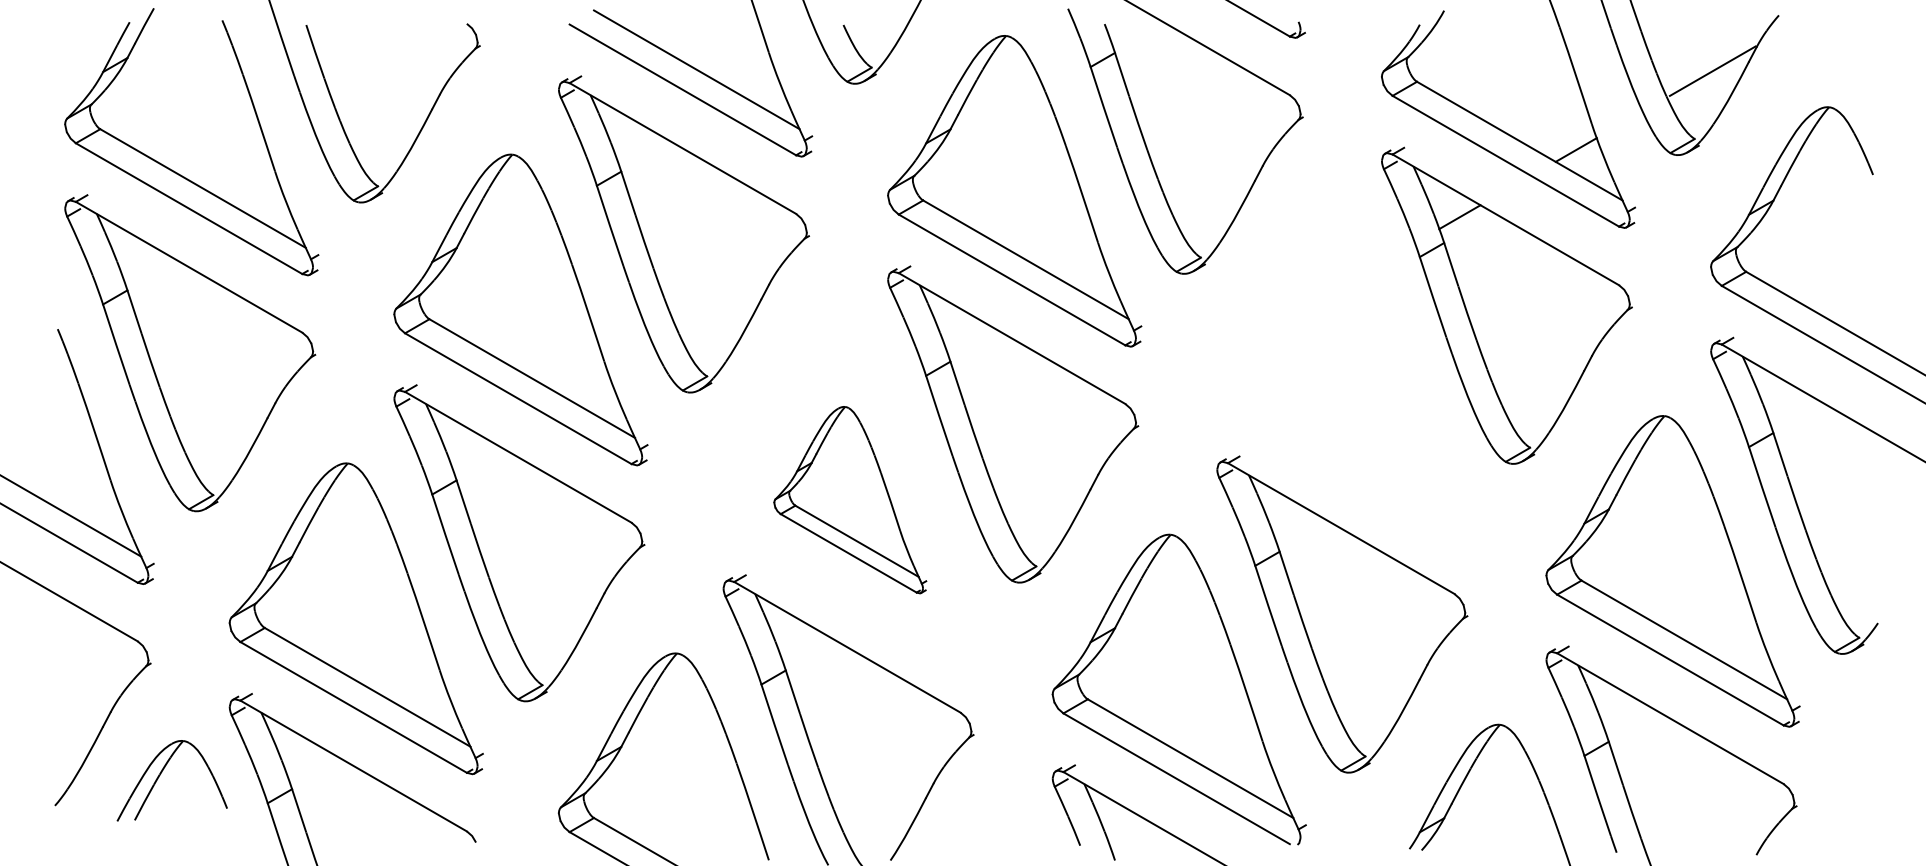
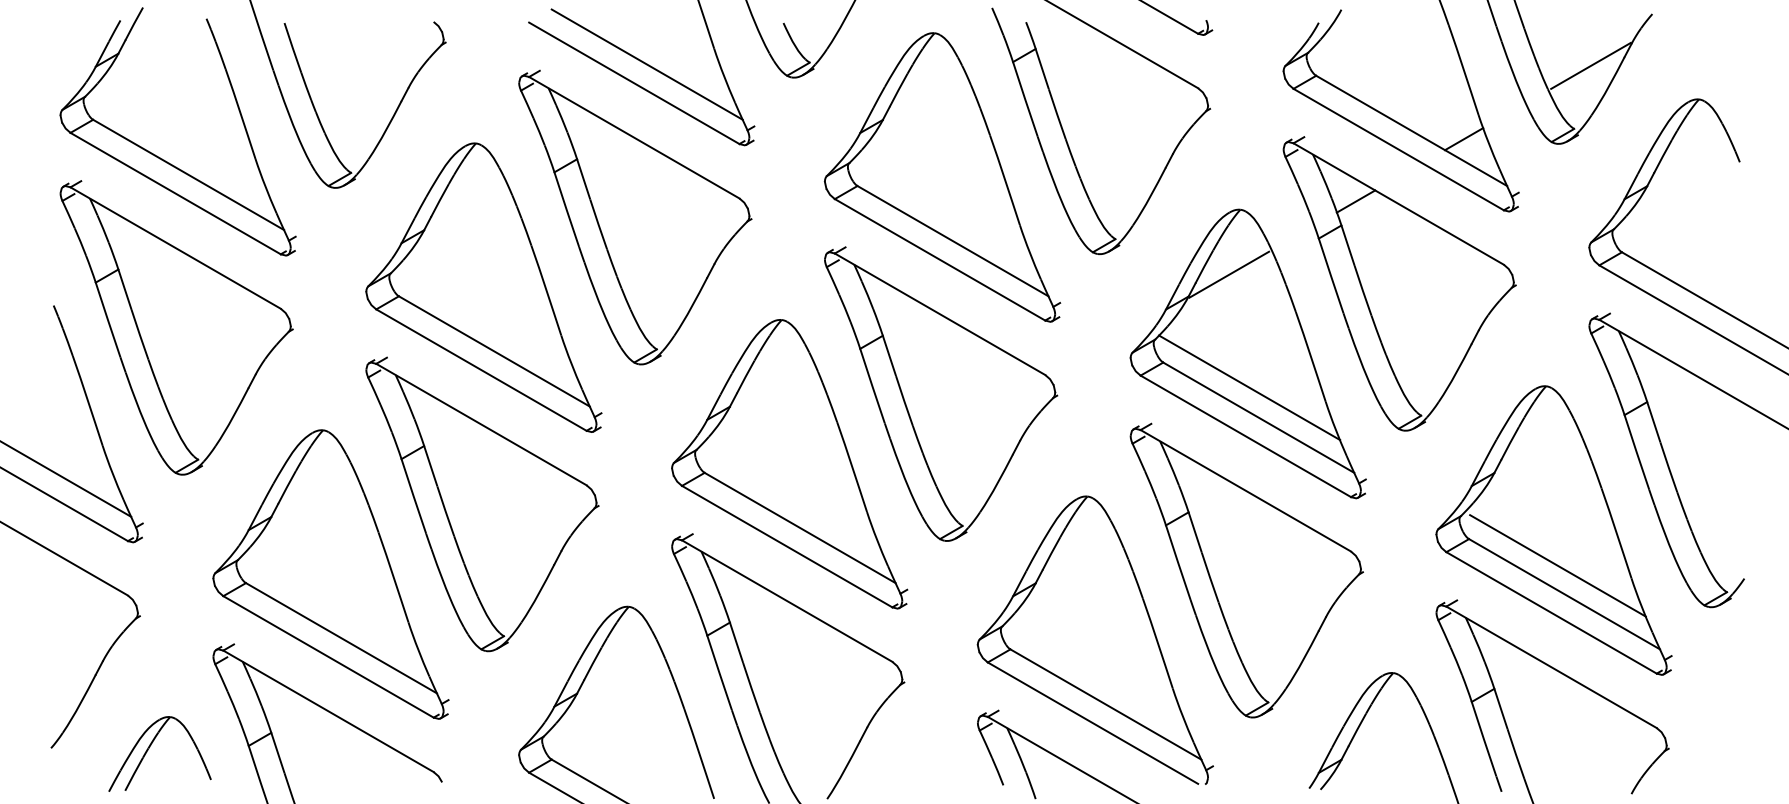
part: (1343, 380) -> (1247, 353), added
part: (849, 500) -> (789, 464), size x1.67
line: (1676, 609) -> (1557, 565), added
part: (162, 773) -> (150, 747), moved

